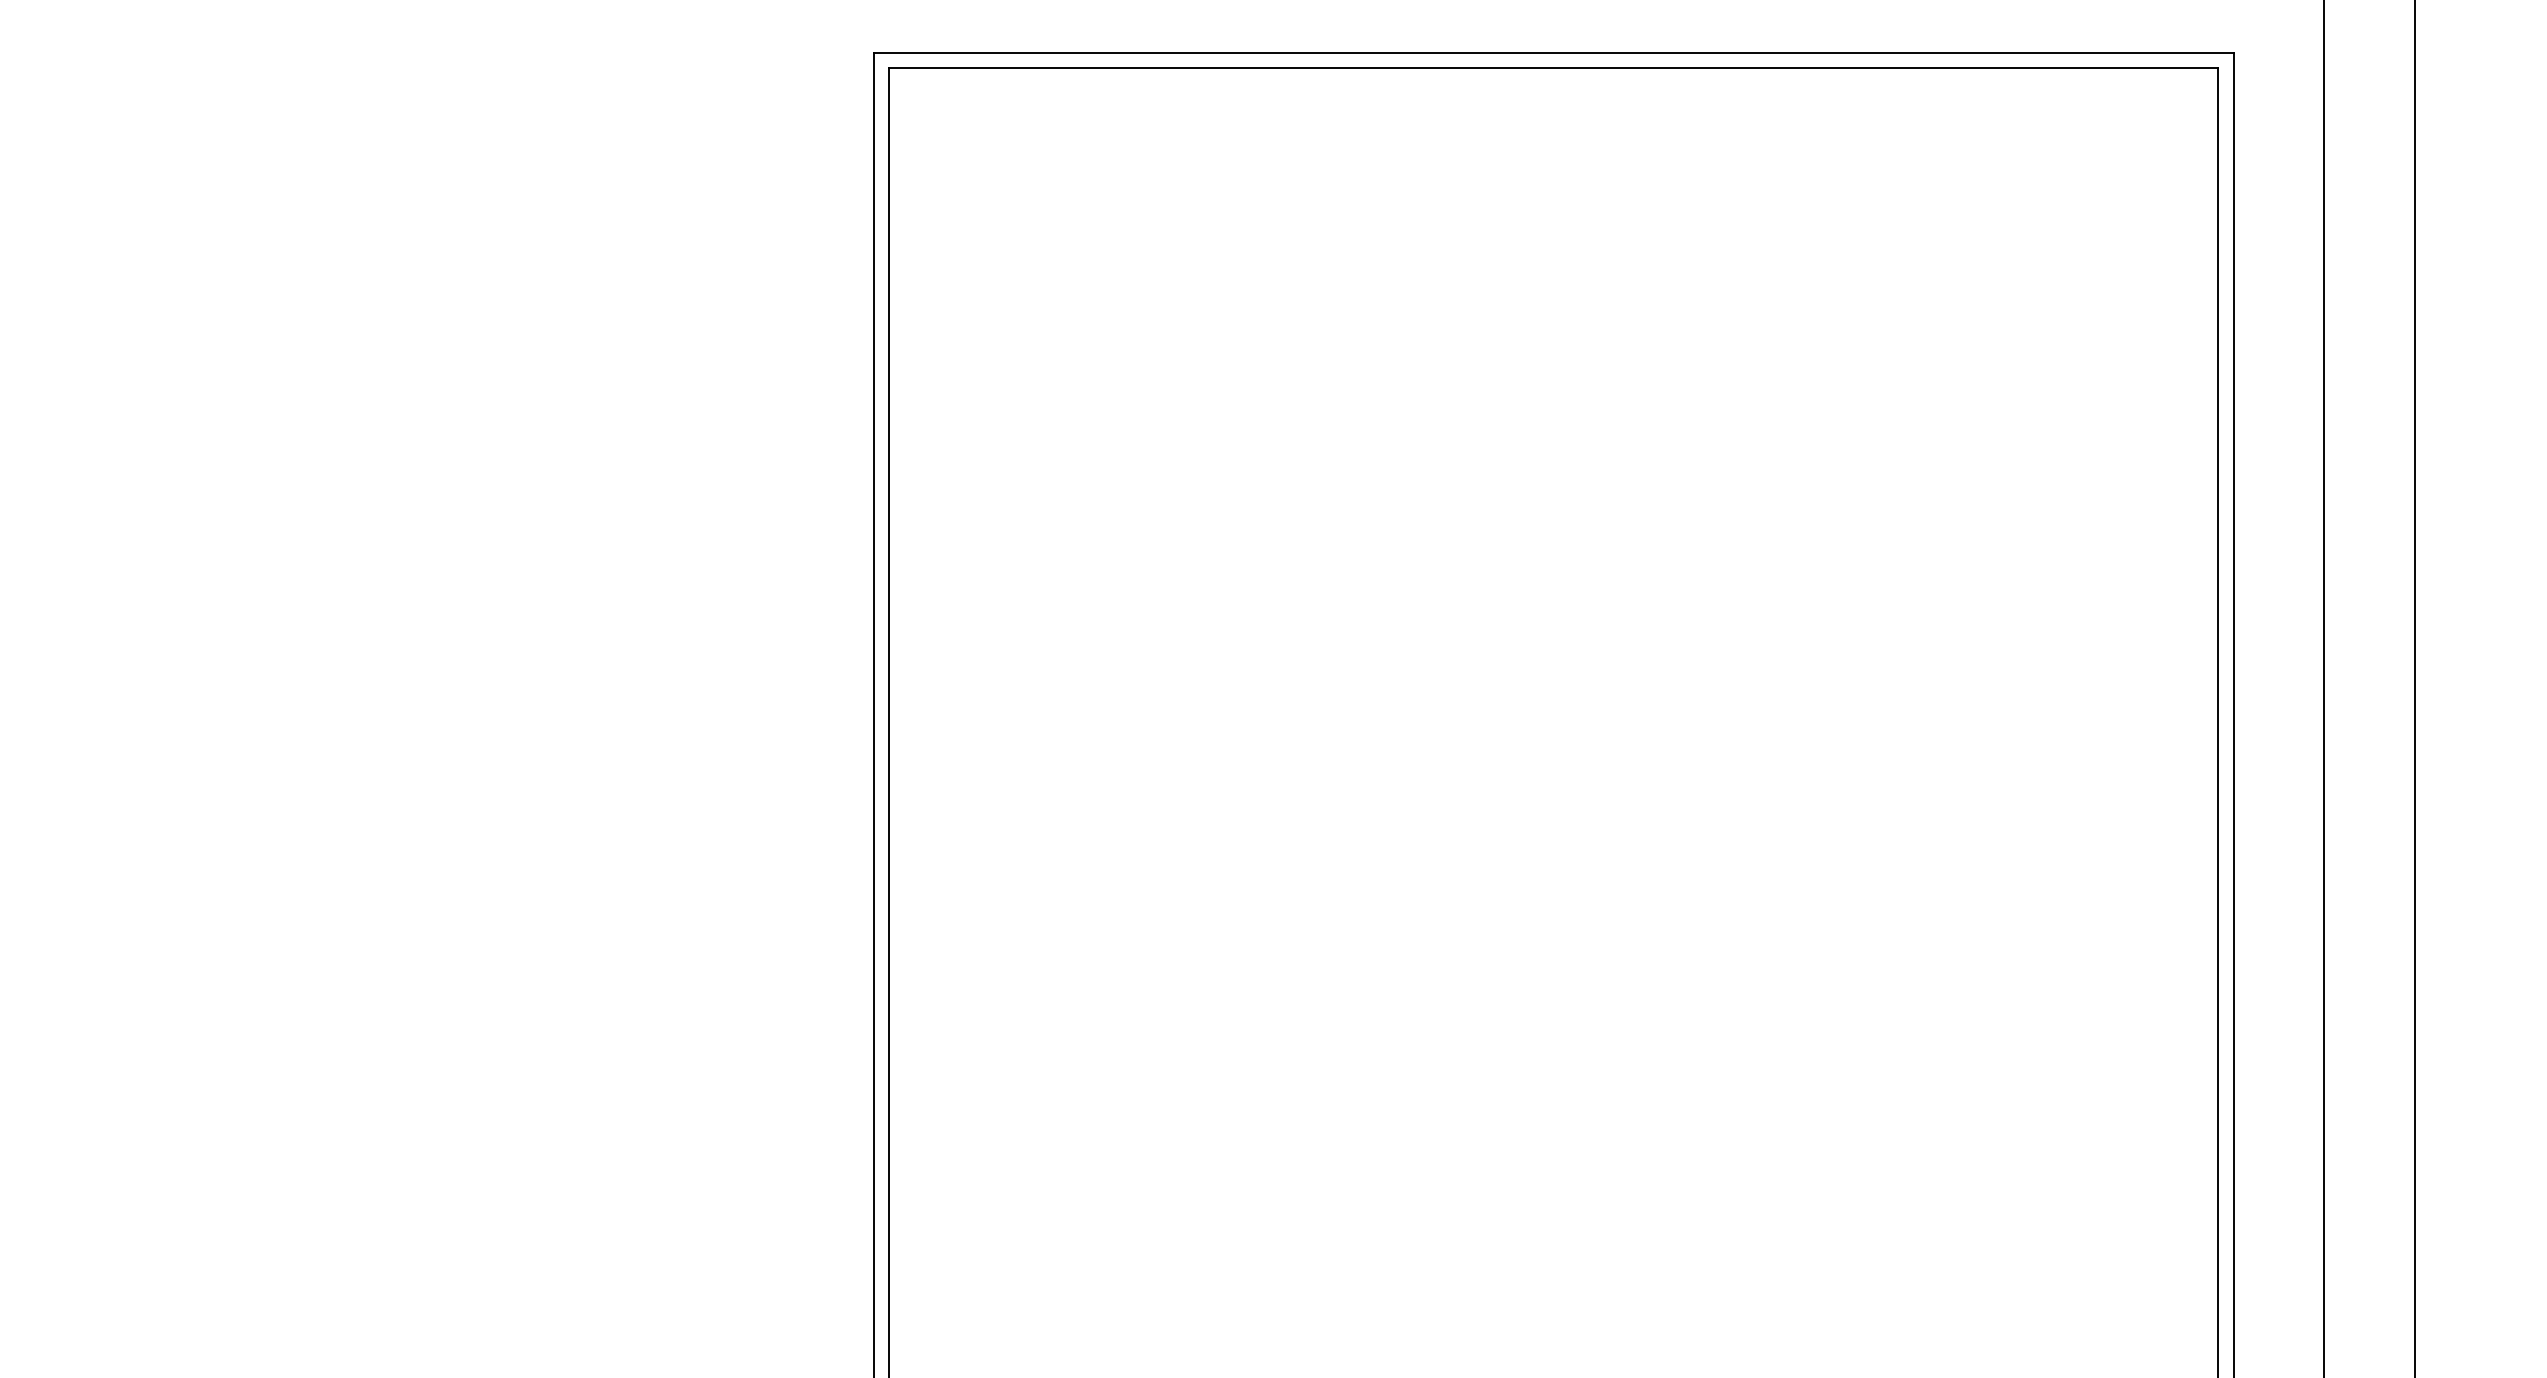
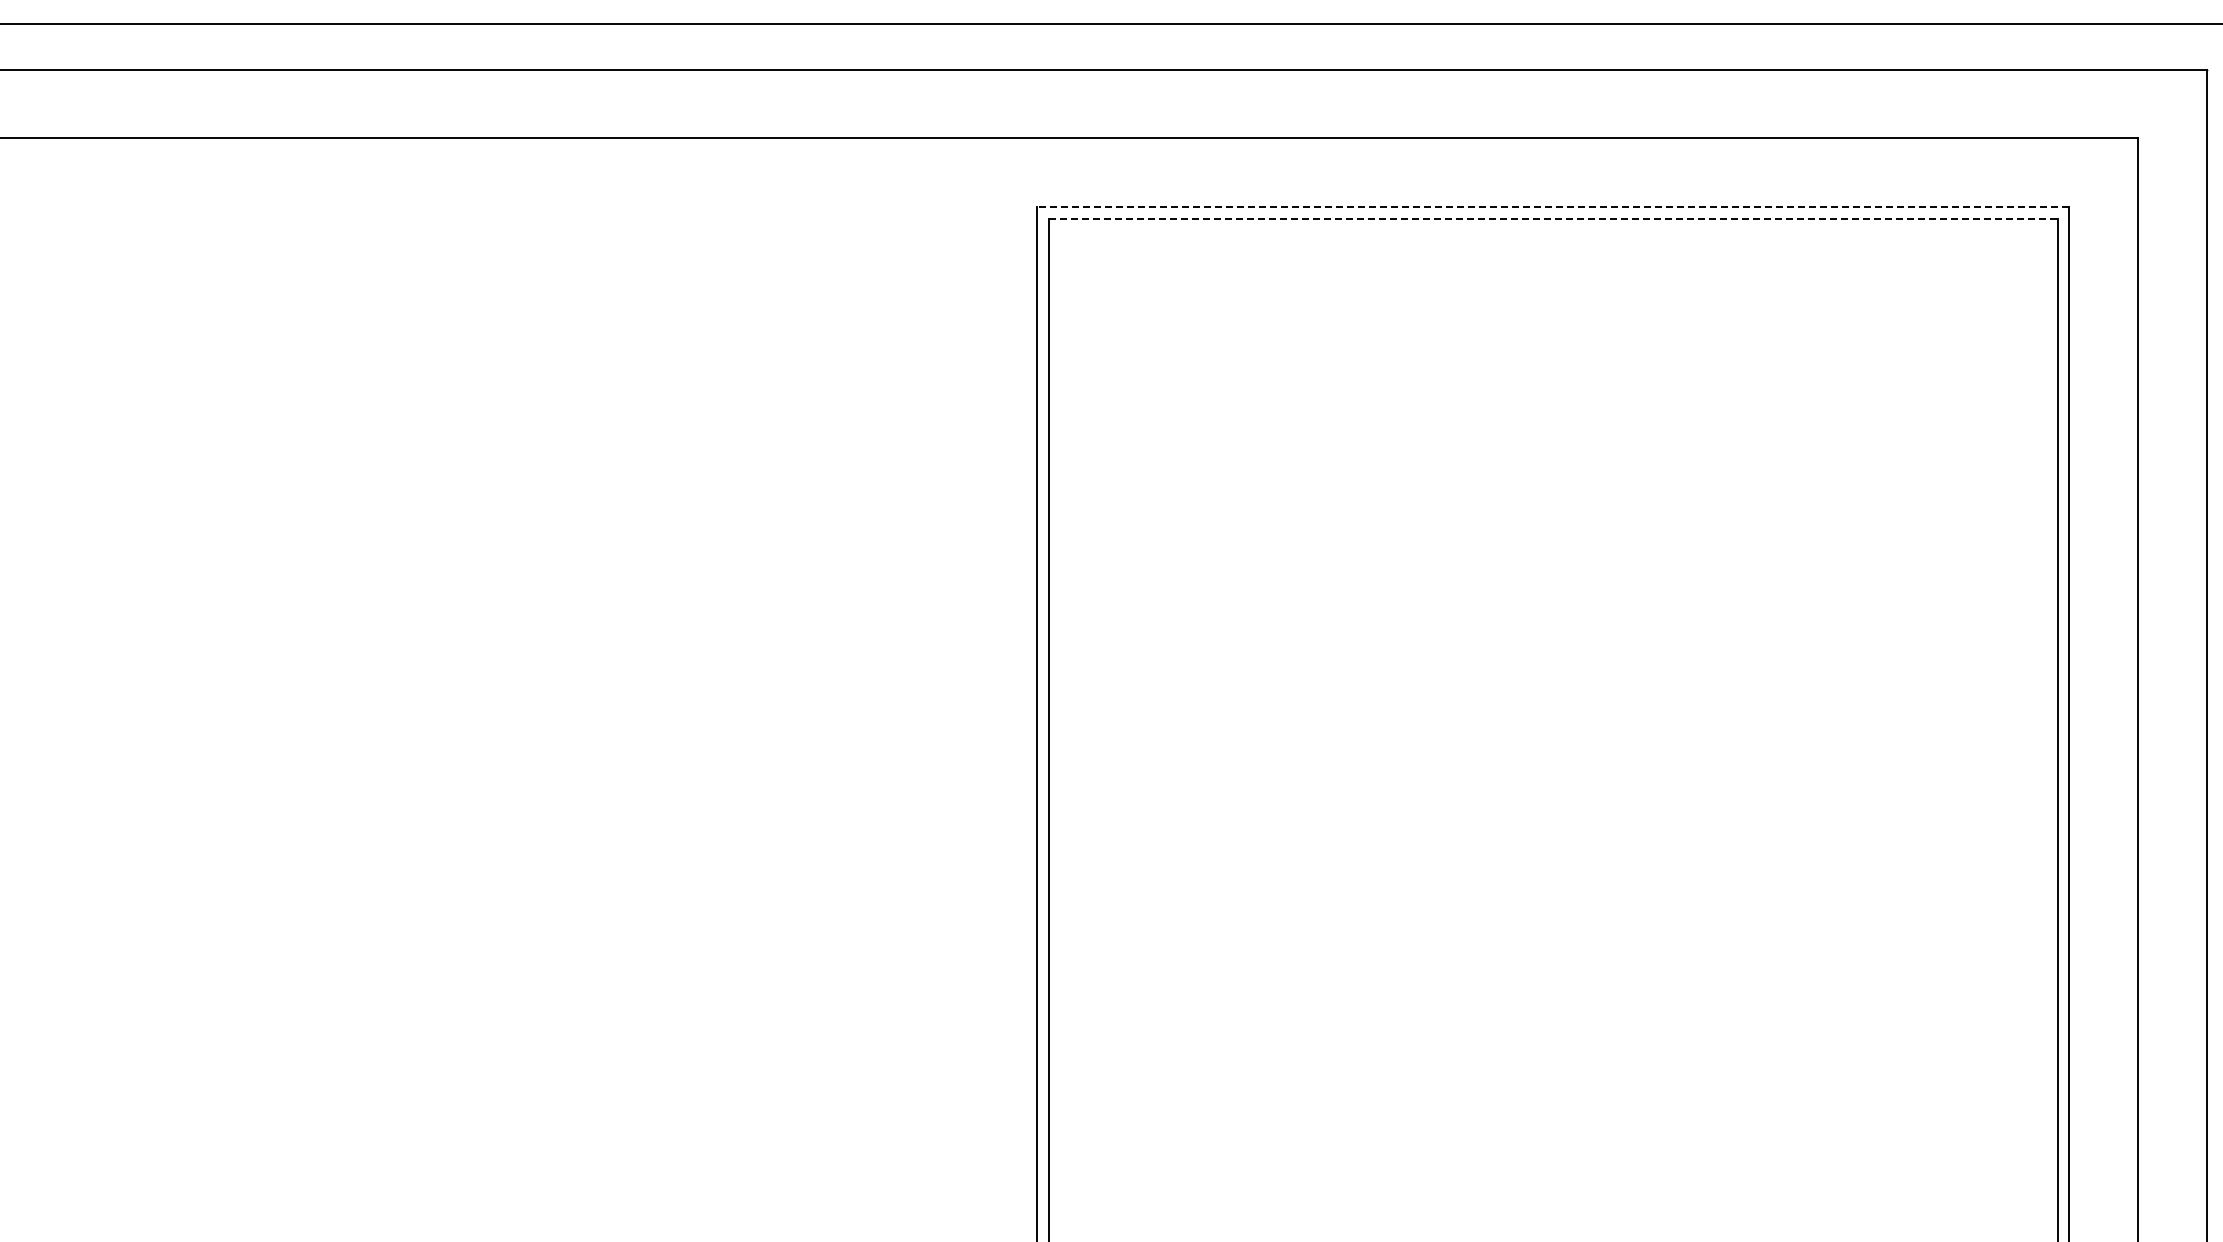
line: (1552, 53) -> (1552, 207), solid -> dashed
line: (1554, 67) -> (1553, 218), solid -> dashed

